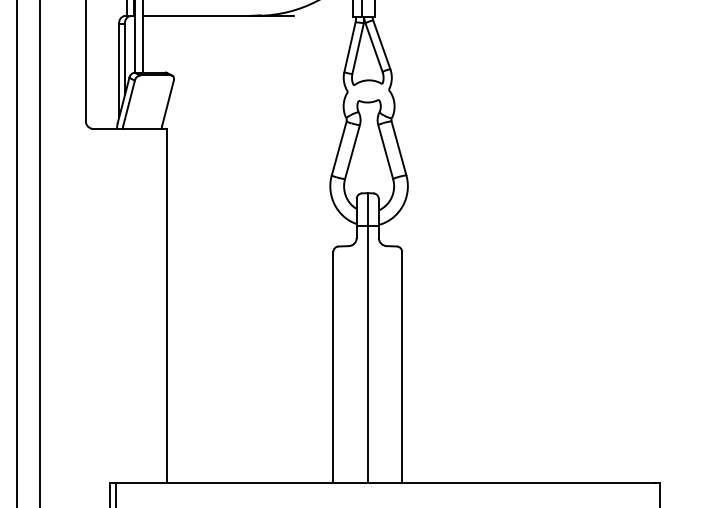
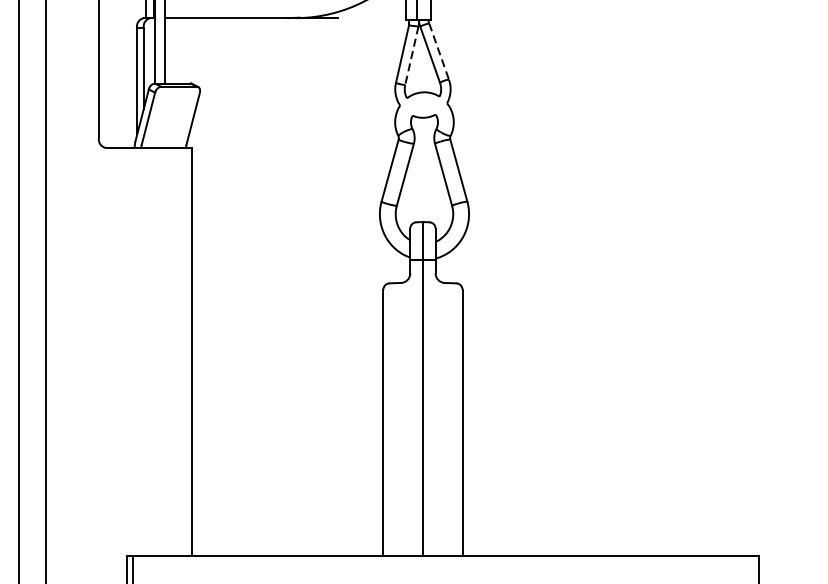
line: (381, 44) -> (438, 51), solid -> dashed
line: (358, 49) -> (412, 56), solid -> dashed

